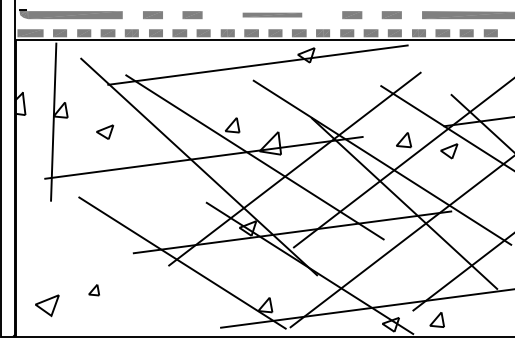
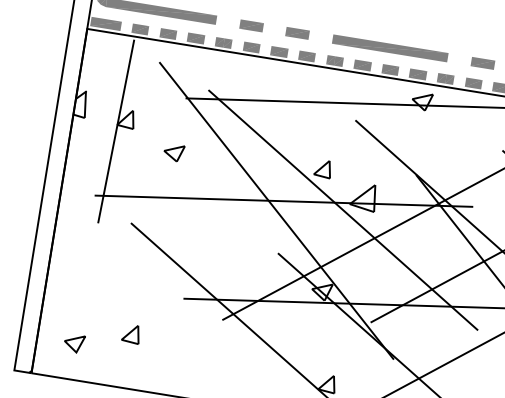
part: (272, 14) -> (390, 47), size x1.67
part: (94, 290) -> (131, 334), size x1.43
part: (47, 305) -> (74, 343), size x0.71

